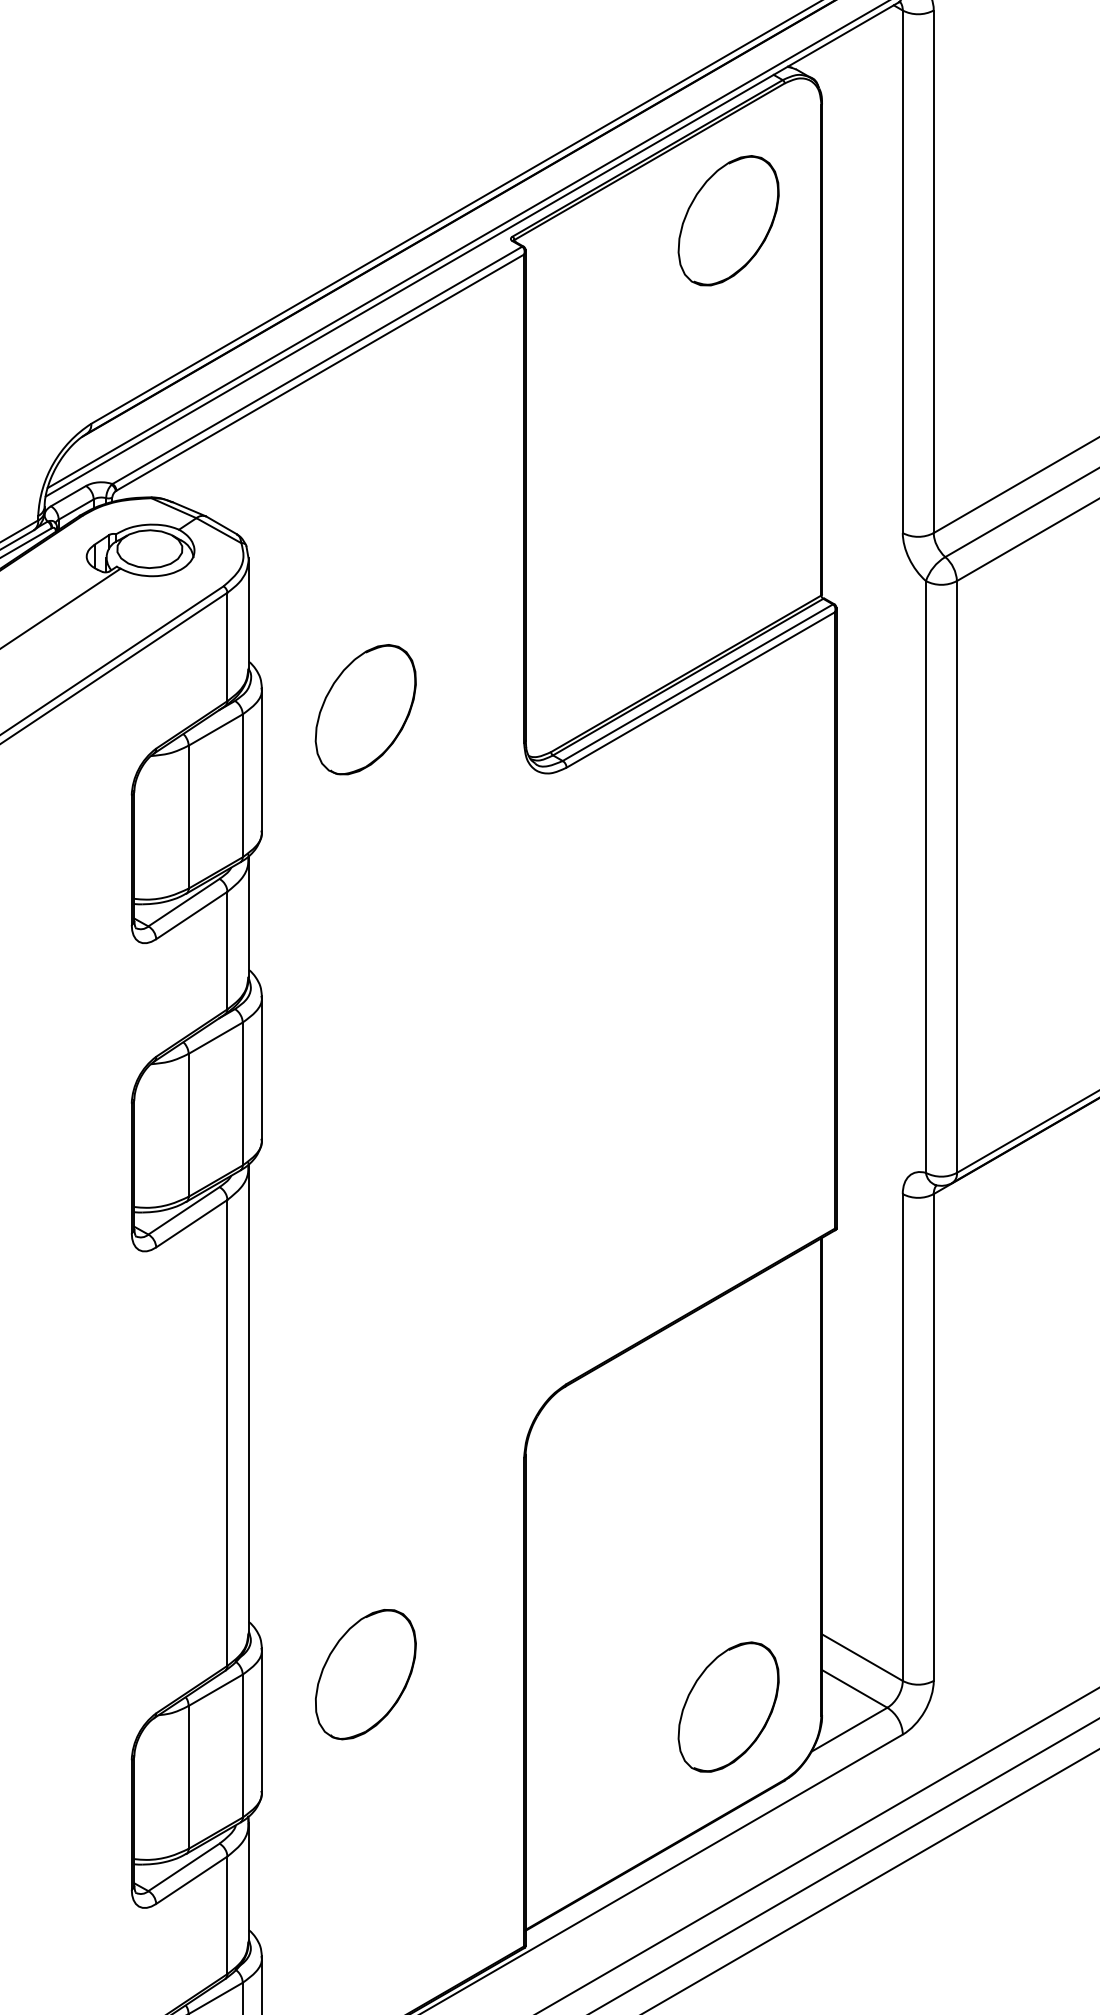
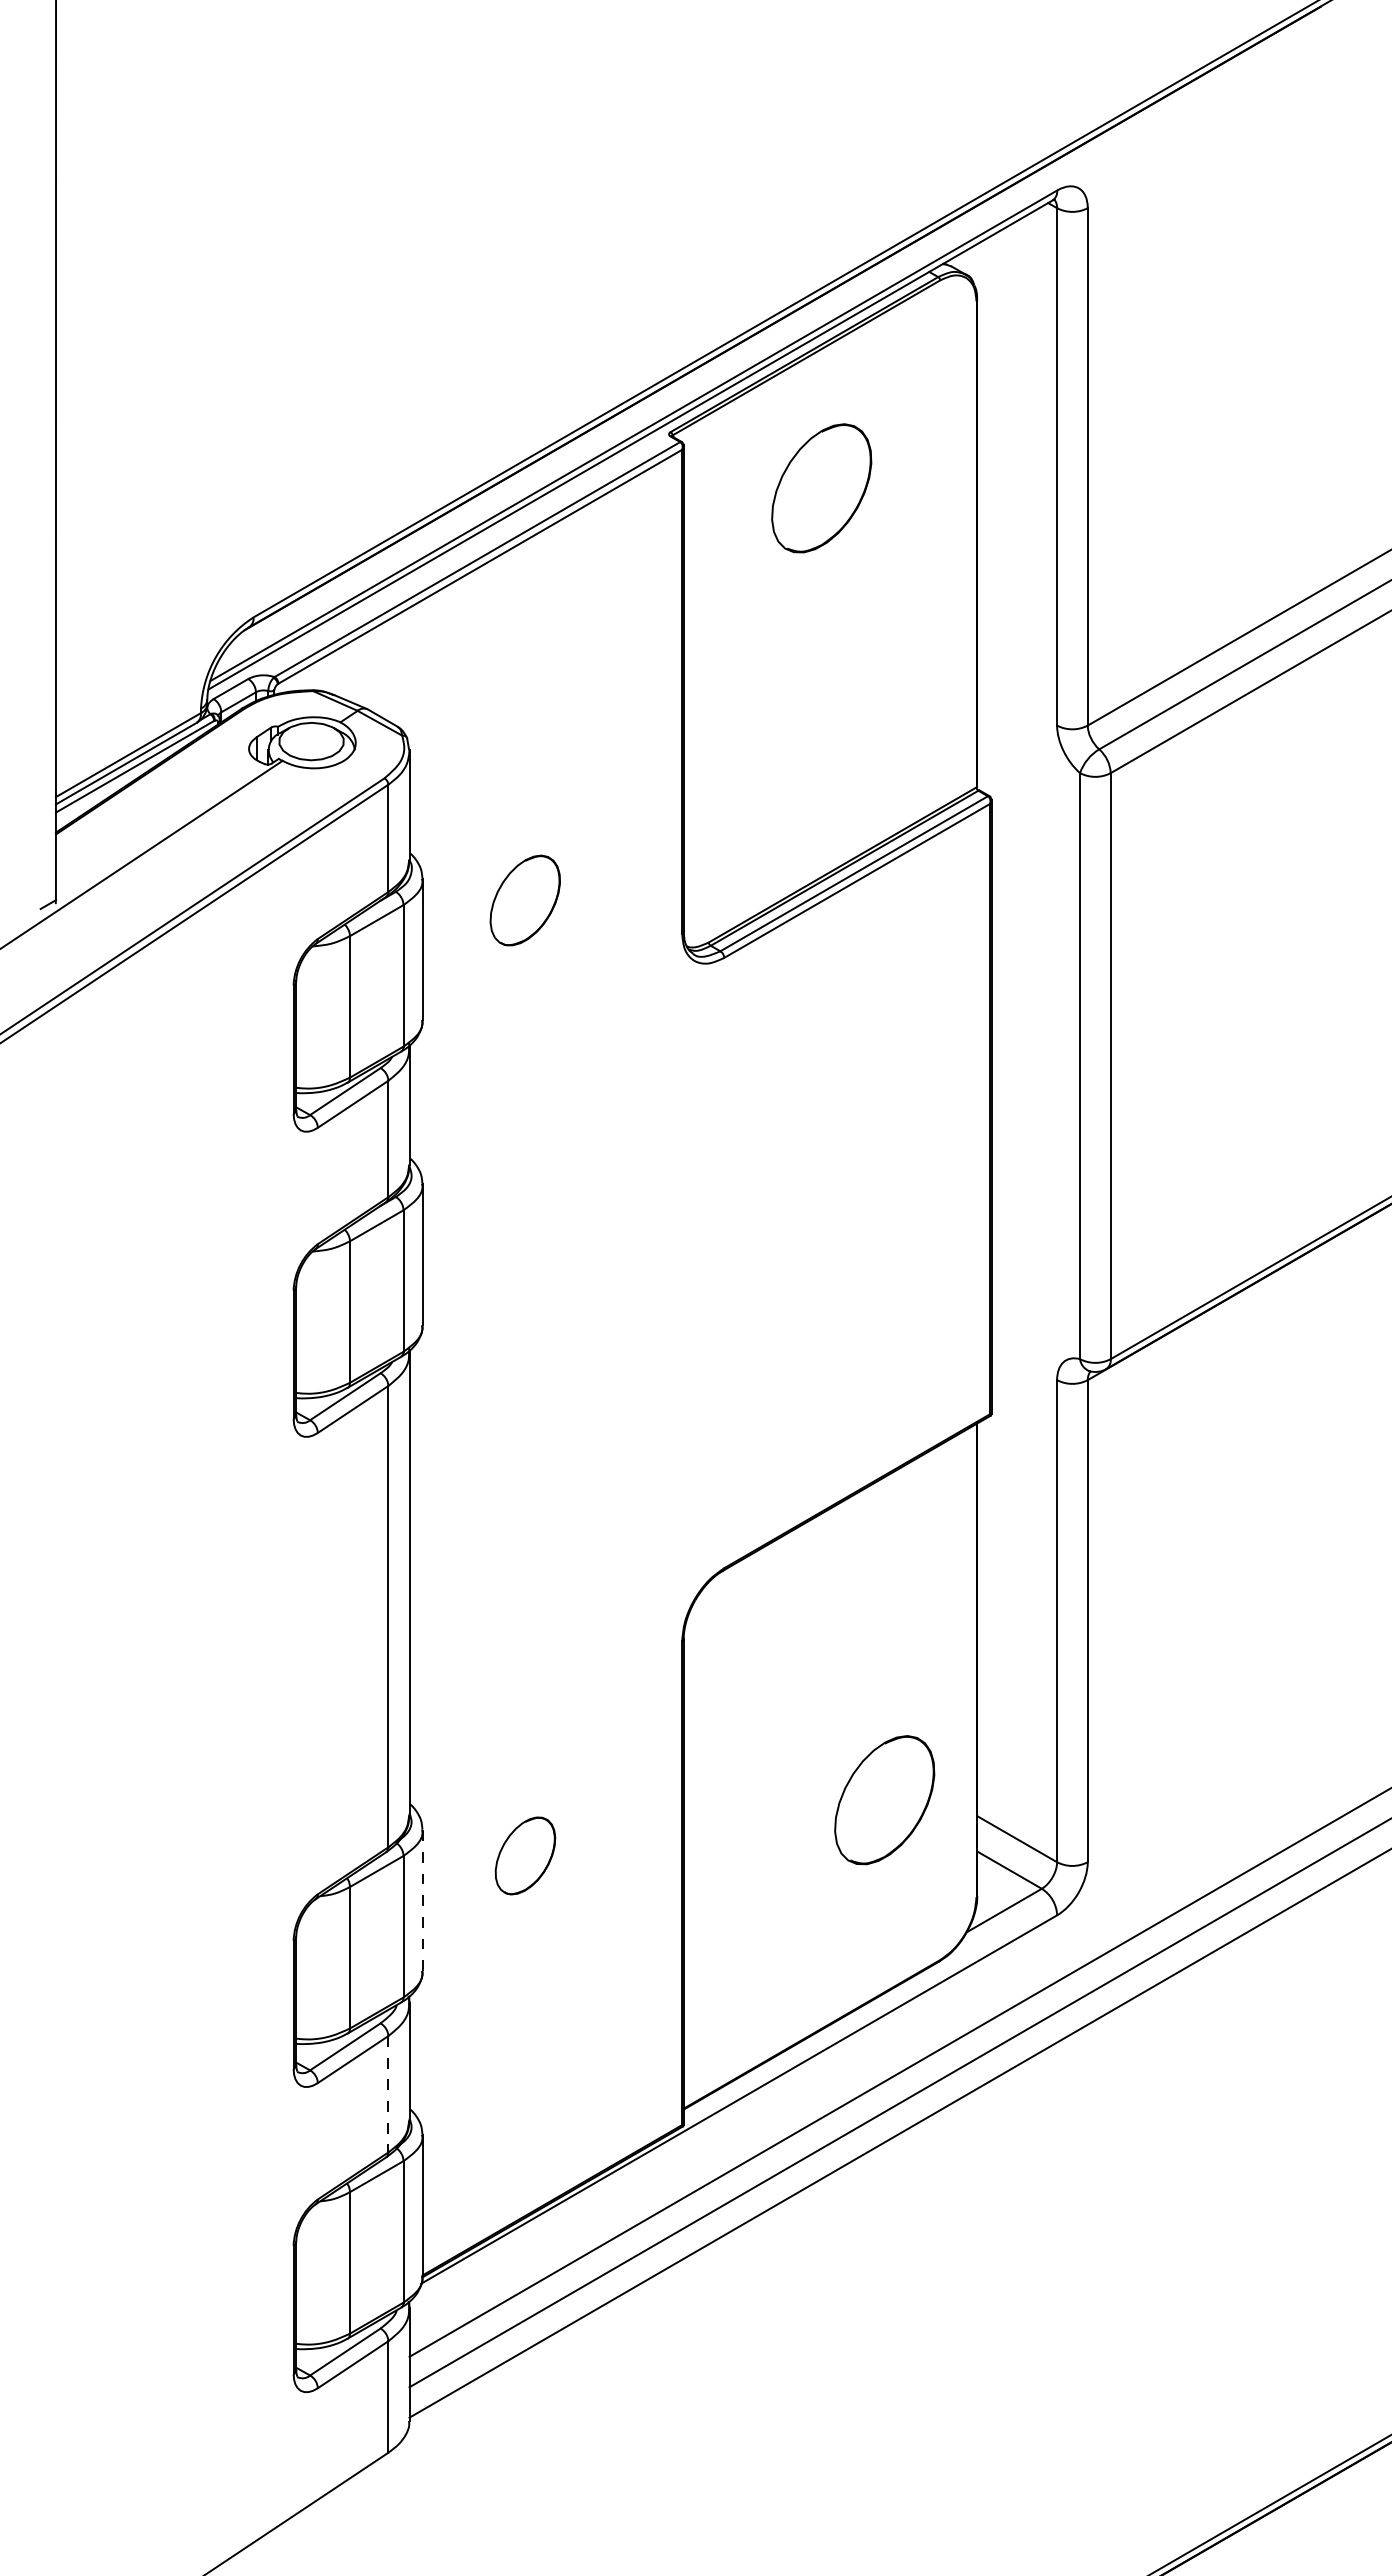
part: (728, 220) -> (821, 488), moved
part: (364, 709) -> (524, 900), size x0.7
part: (365, 1674) -> (525, 1855), size x0.6
part: (728, 1707) -> (884, 1800), moved
line: (261, 1719) -> (422, 1900), solid -> dashed
line: (227, 1915) -> (388, 2094), solid -> dashed

